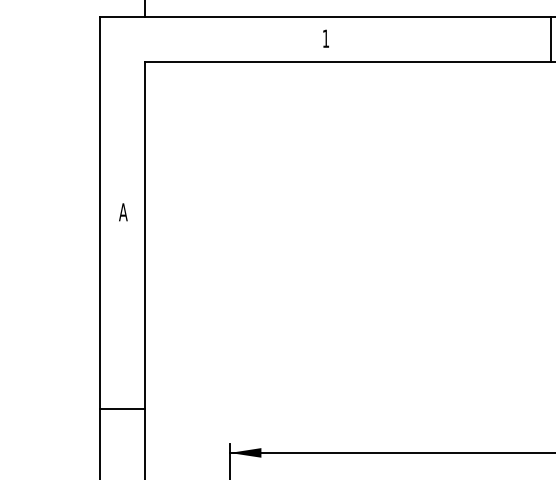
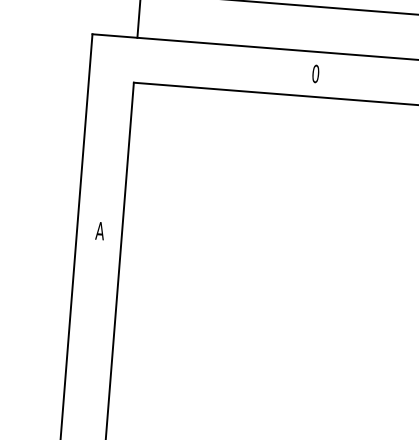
text: (325, 38) -> (315, 73), 1 -> 0
line: (122, 408) -> (83, 426), removed

